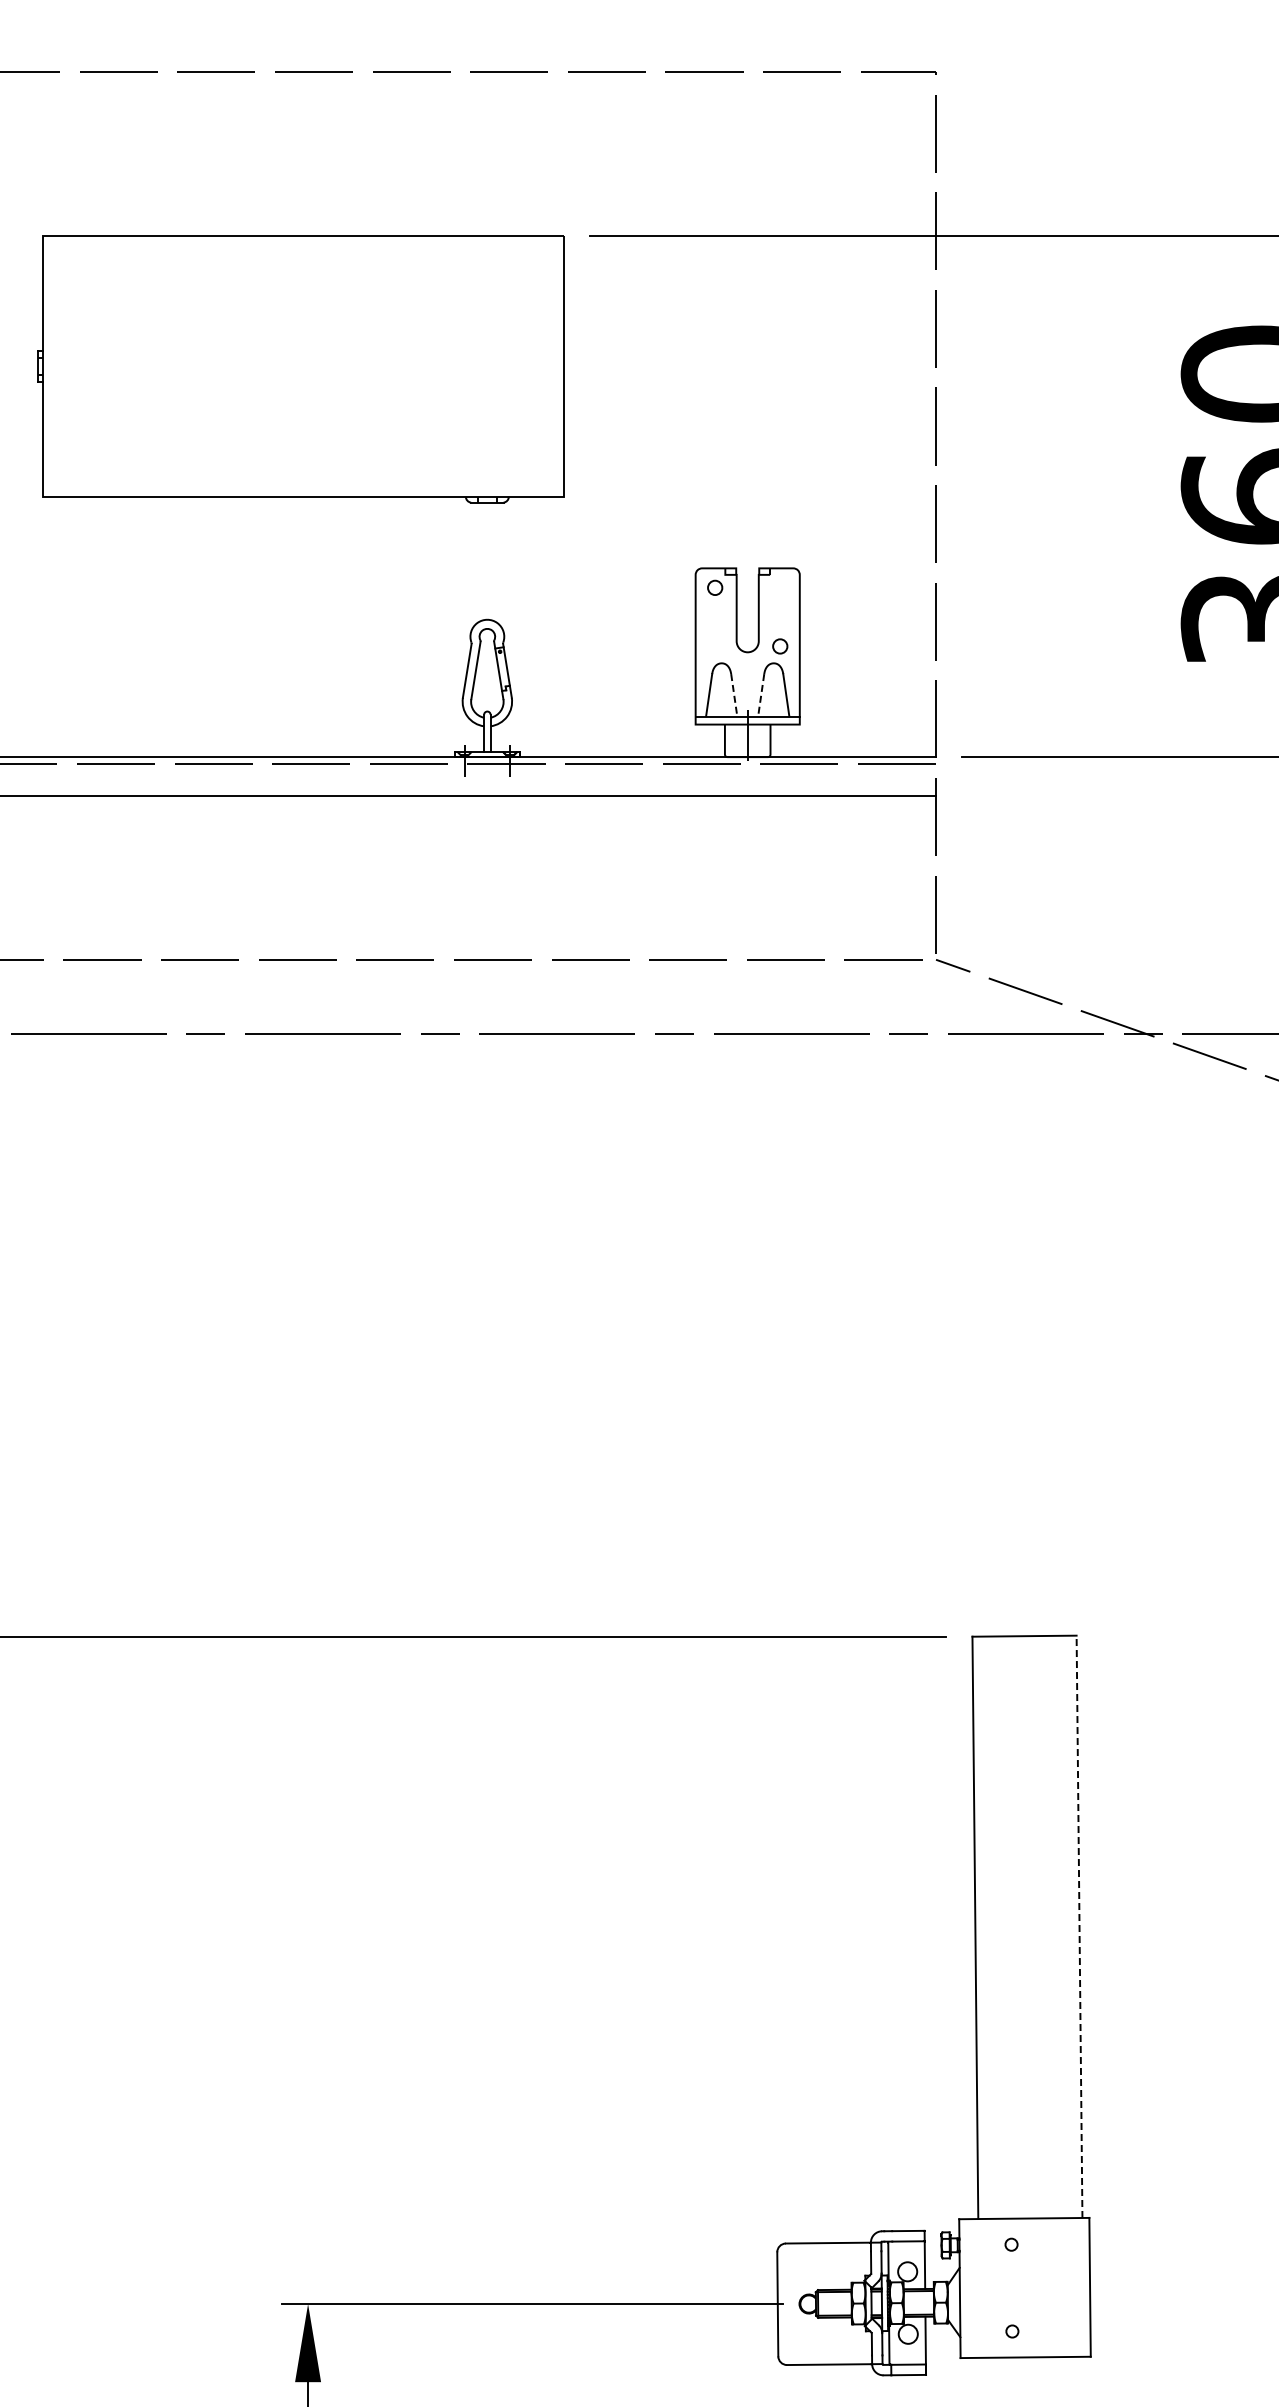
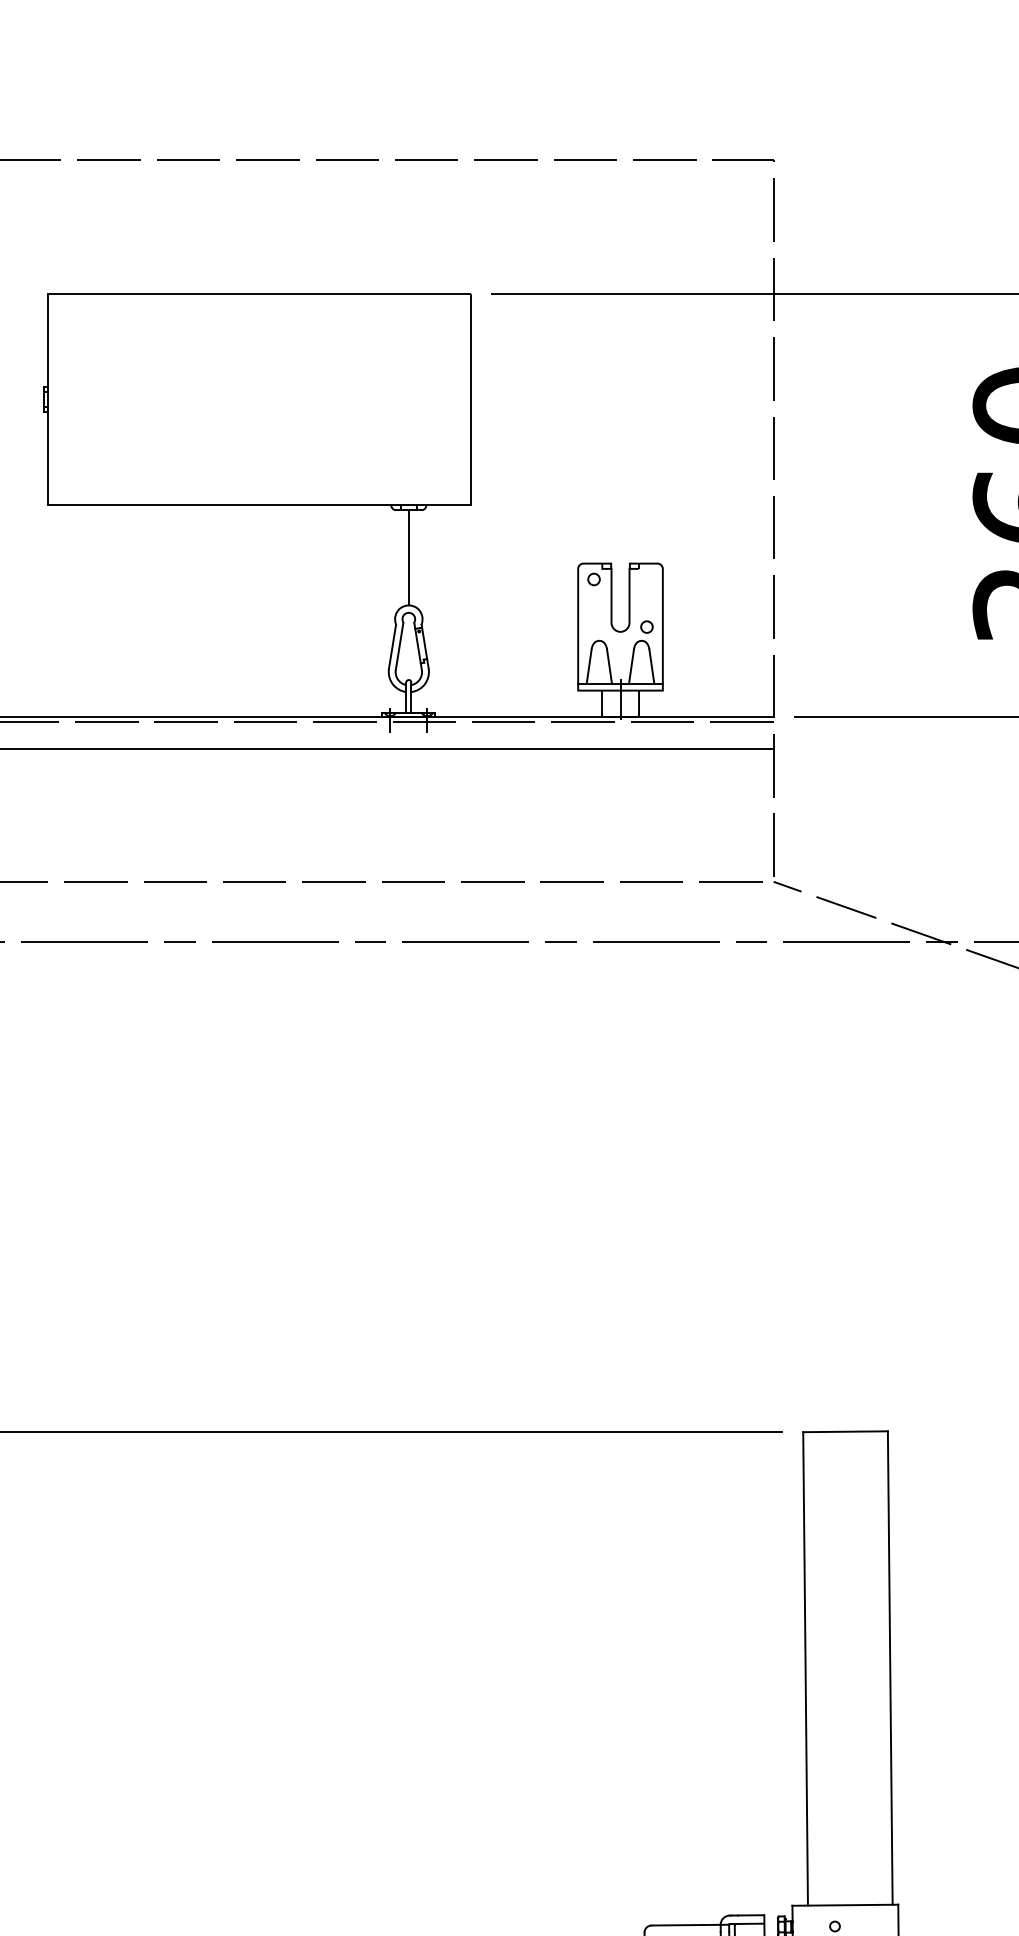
line: (487, 560) -> (408, 557), added
line: (734, 695) -> (609, 666), dashed -> solid
line: (761, 695) -> (631, 666), dashed -> solid
line: (1079, 1926) -> (890, 1667), dashed -> solid

